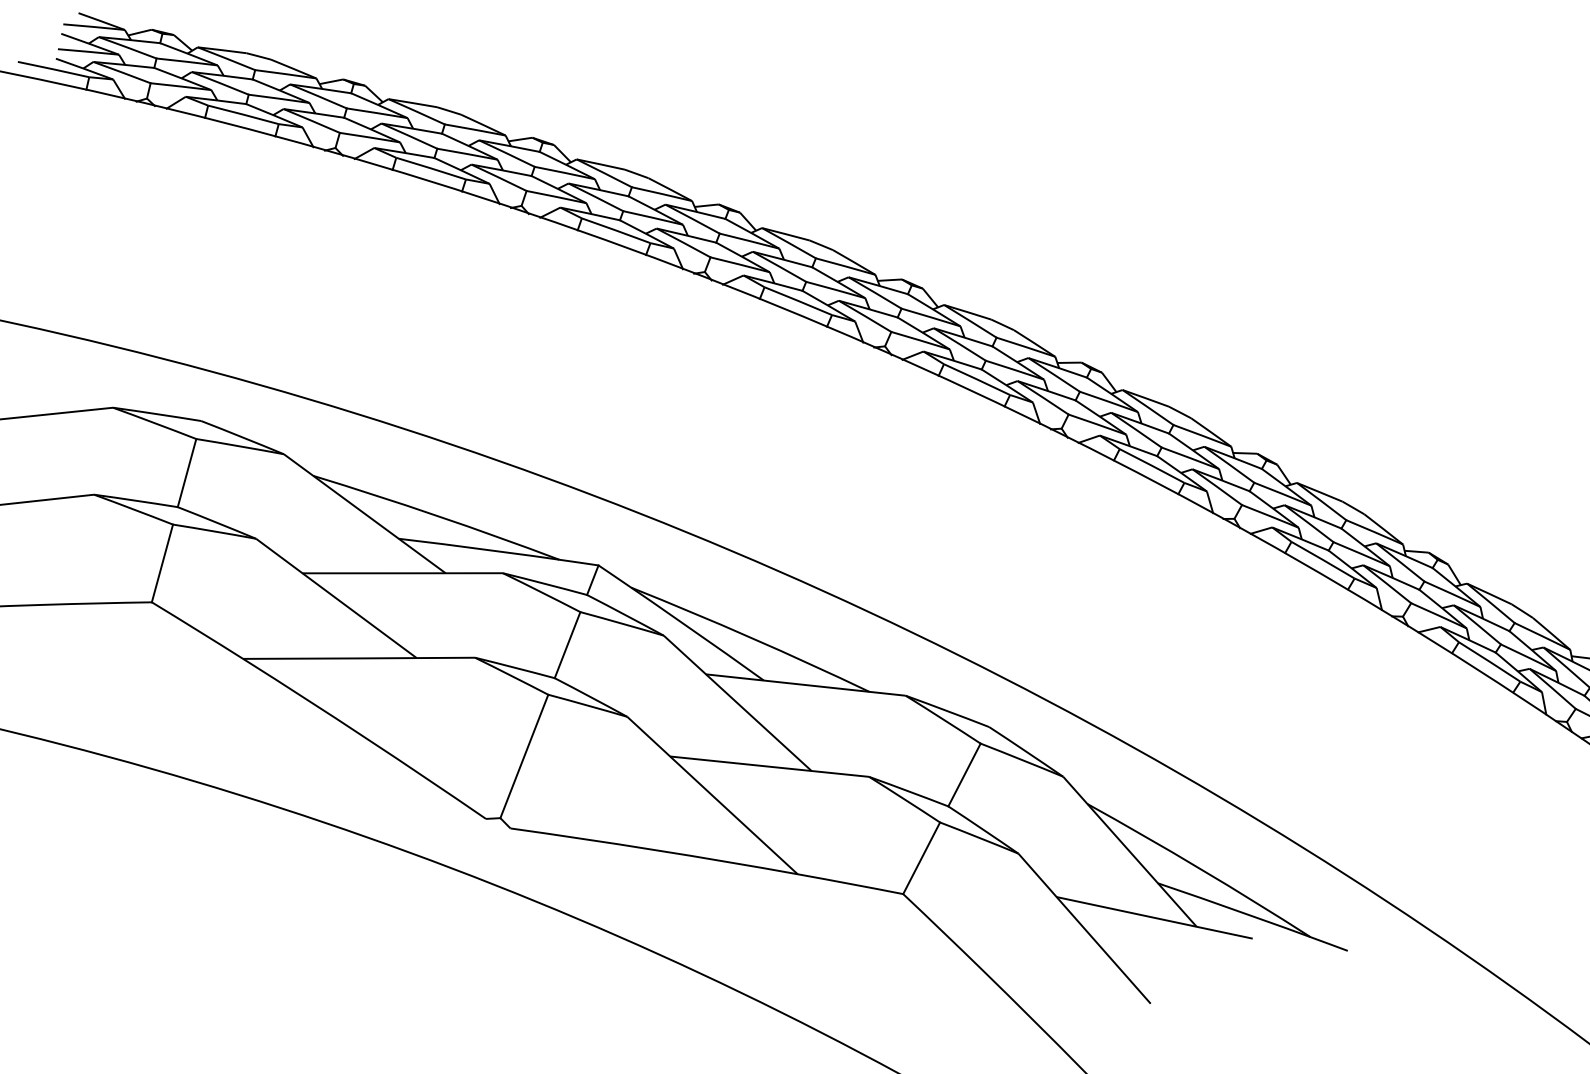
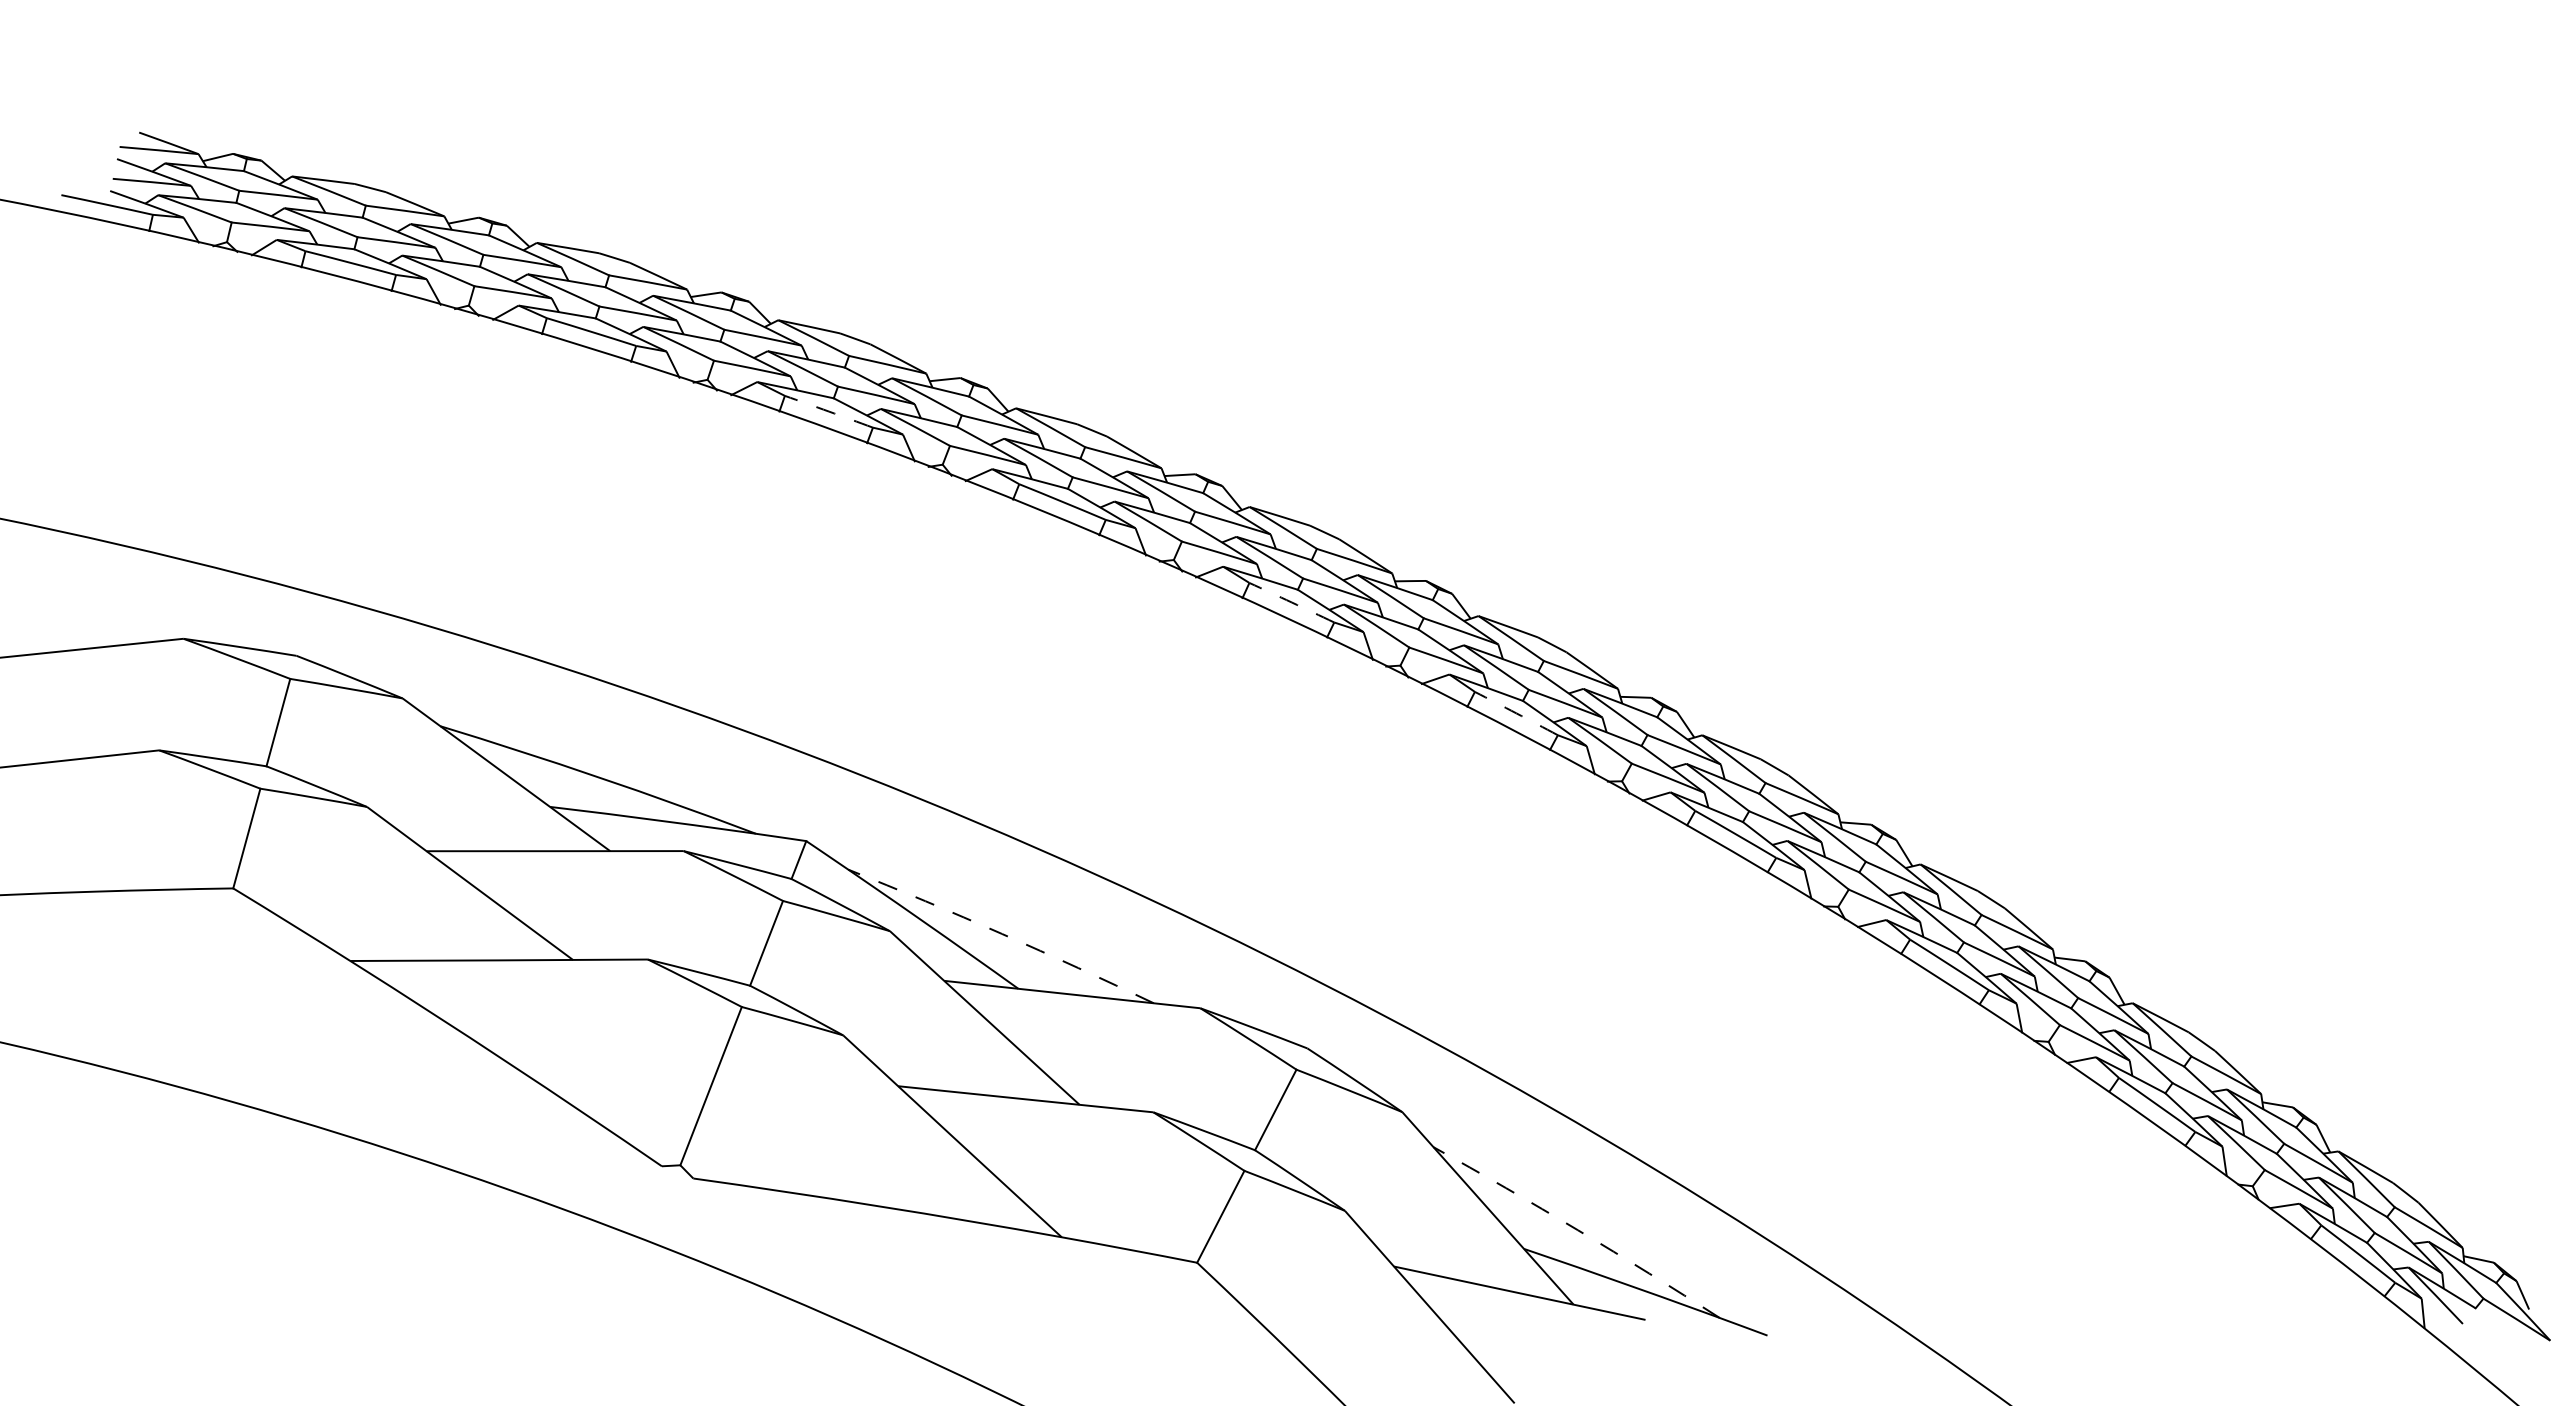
arc: (615, 230) -> (828, 411), solid -> dashed
arc: (976, 379) -> (1291, 602), solid -> dashed
arc: (1152, 465) -> (1516, 713), solid -> dashed
arc: (751, 638) -> (1002, 934), solid -> dashed
arc: (1200, 868) -> (1578, 1230), solid -> dashed

